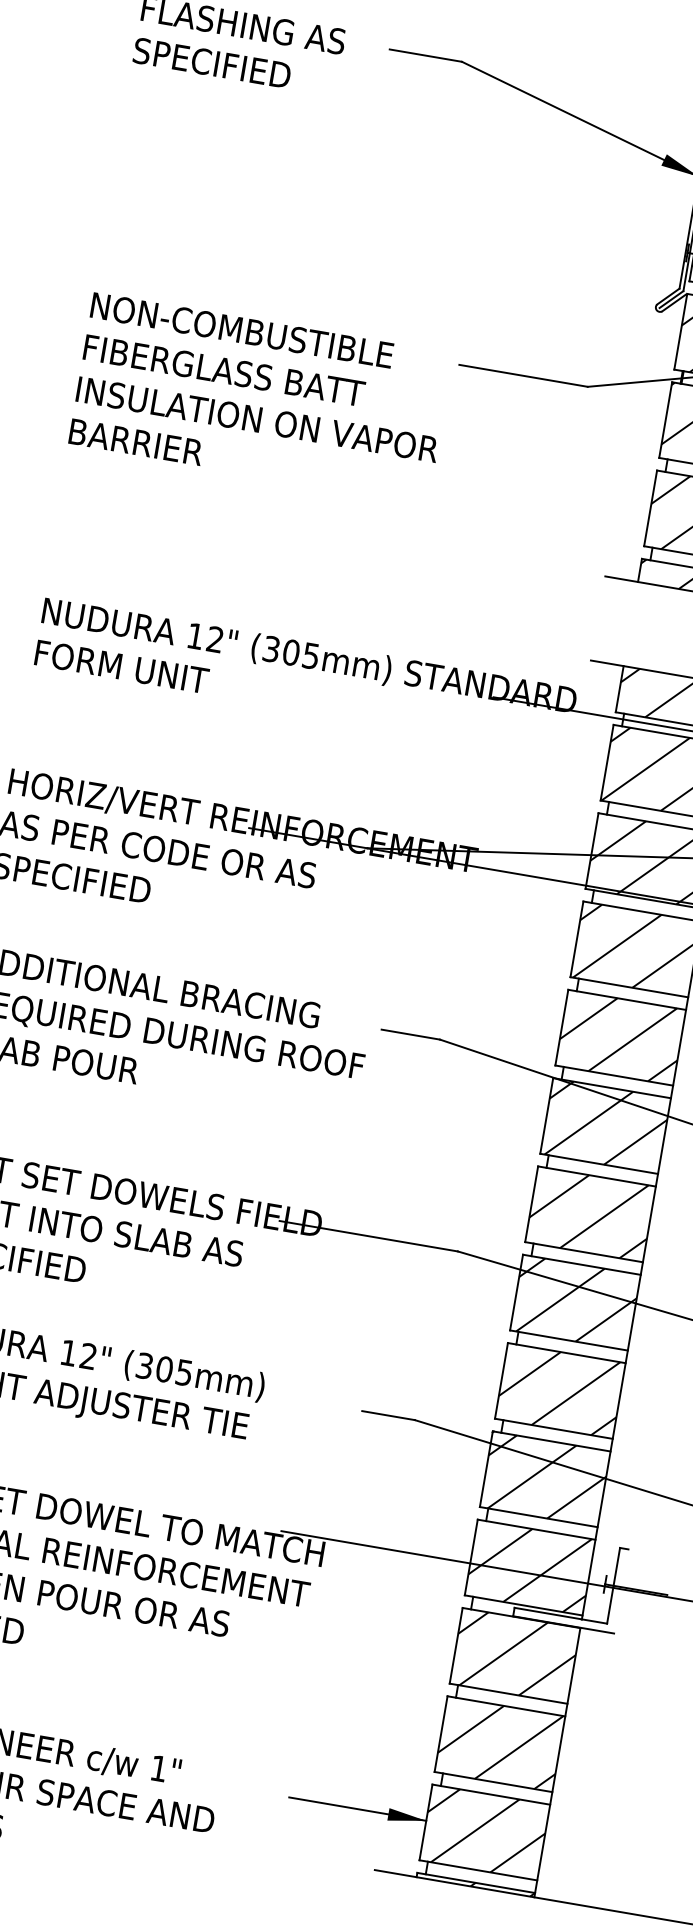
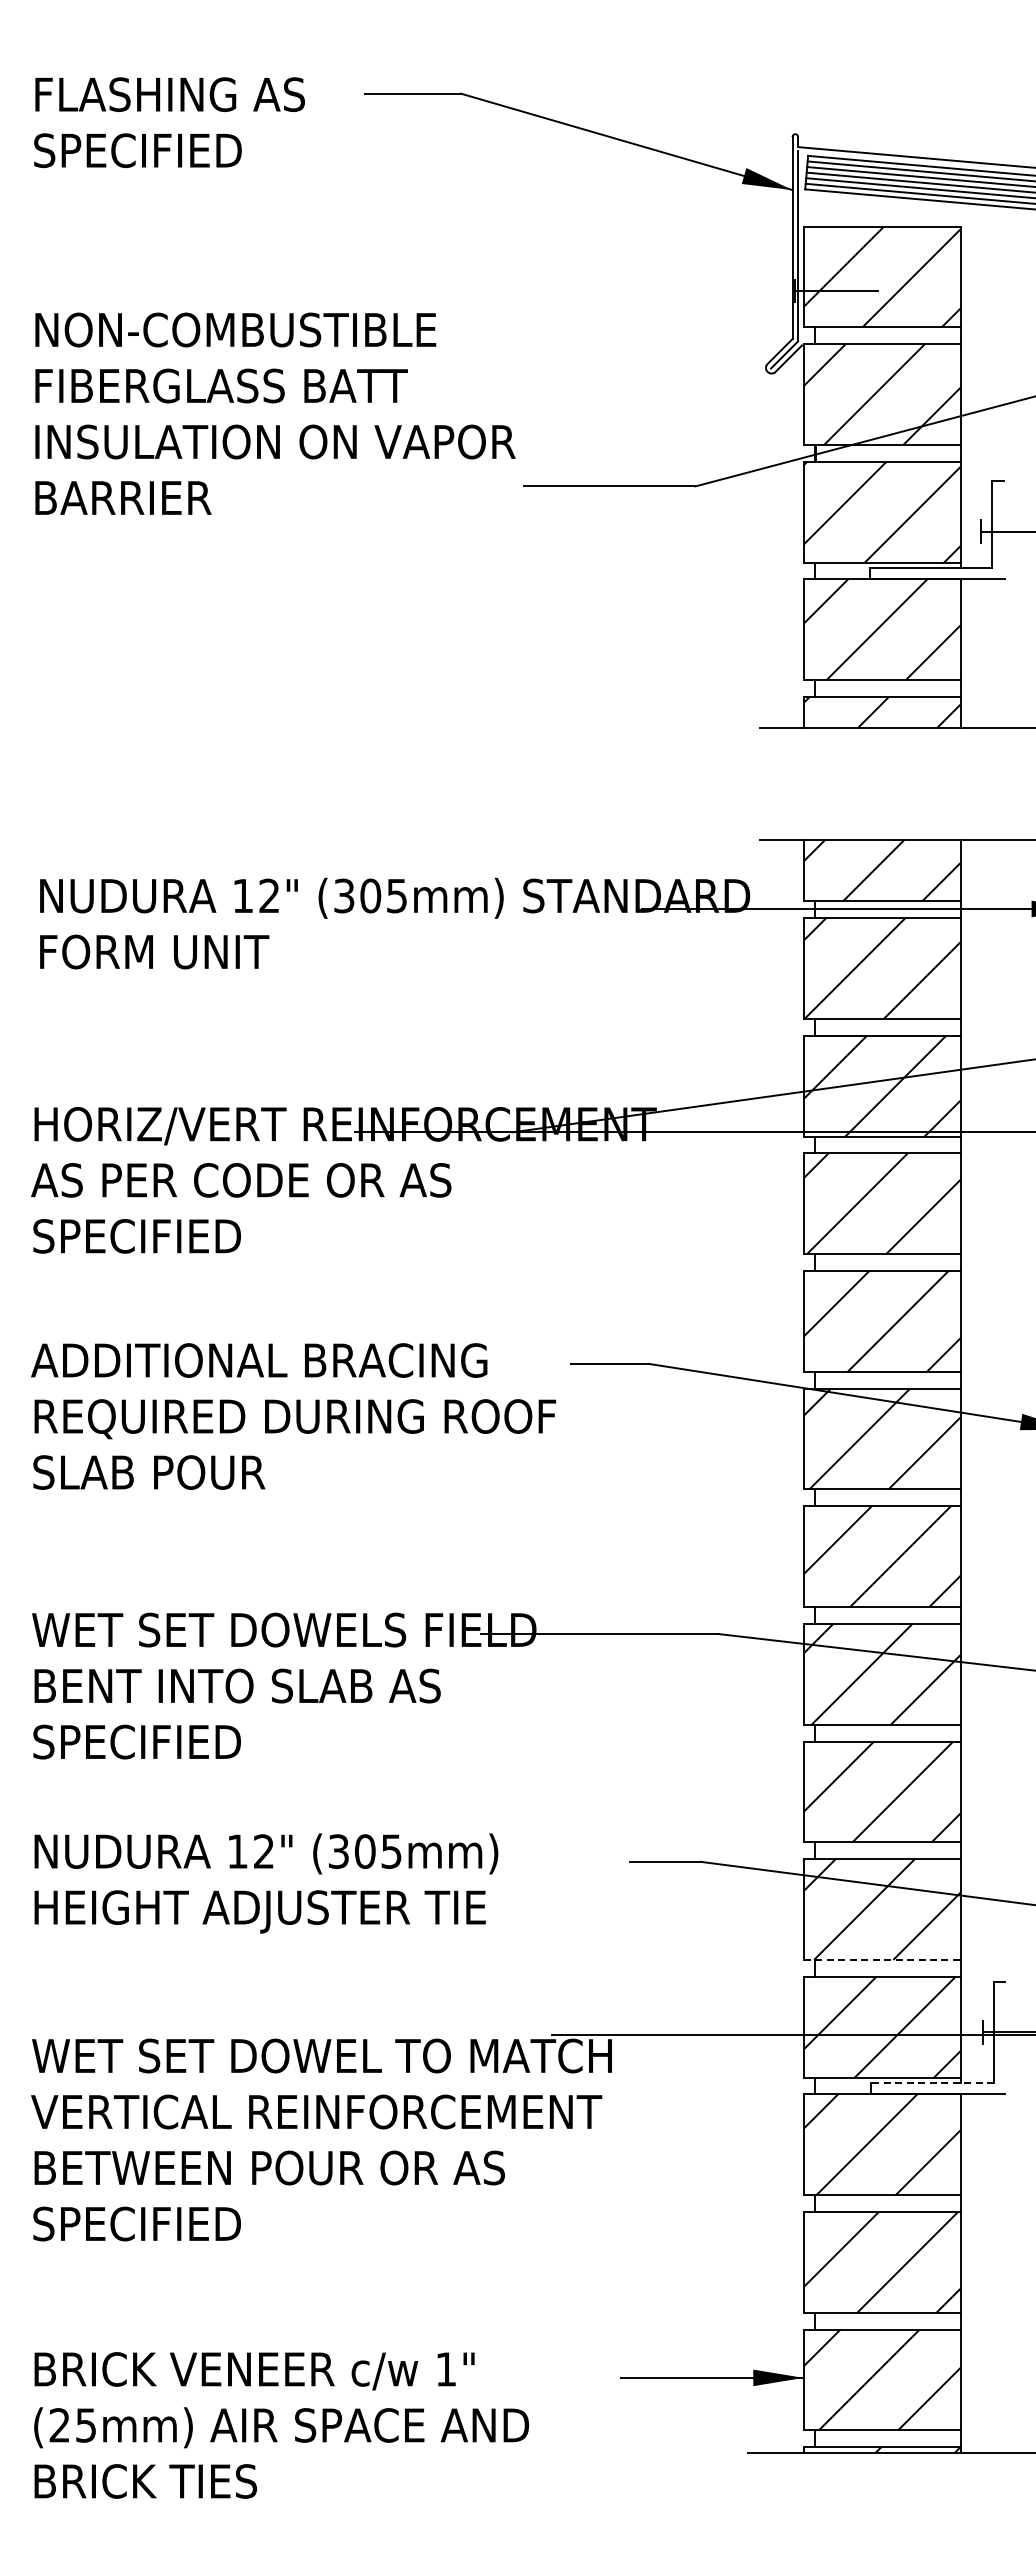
text: (261, 398) -> (275, 413), moved
line: (539, 1516) -> (882, 1959), solid -> dashed
line: (560, 1615) -> (932, 2082), solid -> dashed

